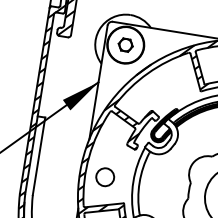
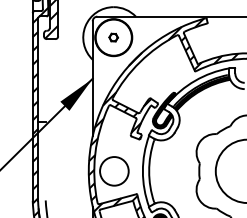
part: (125, 44) -> (113, 37), size x0.6
line: (38, 155) -> (45, 160), removed
circle: (105, 177) -> (114, 171), size x1.6

